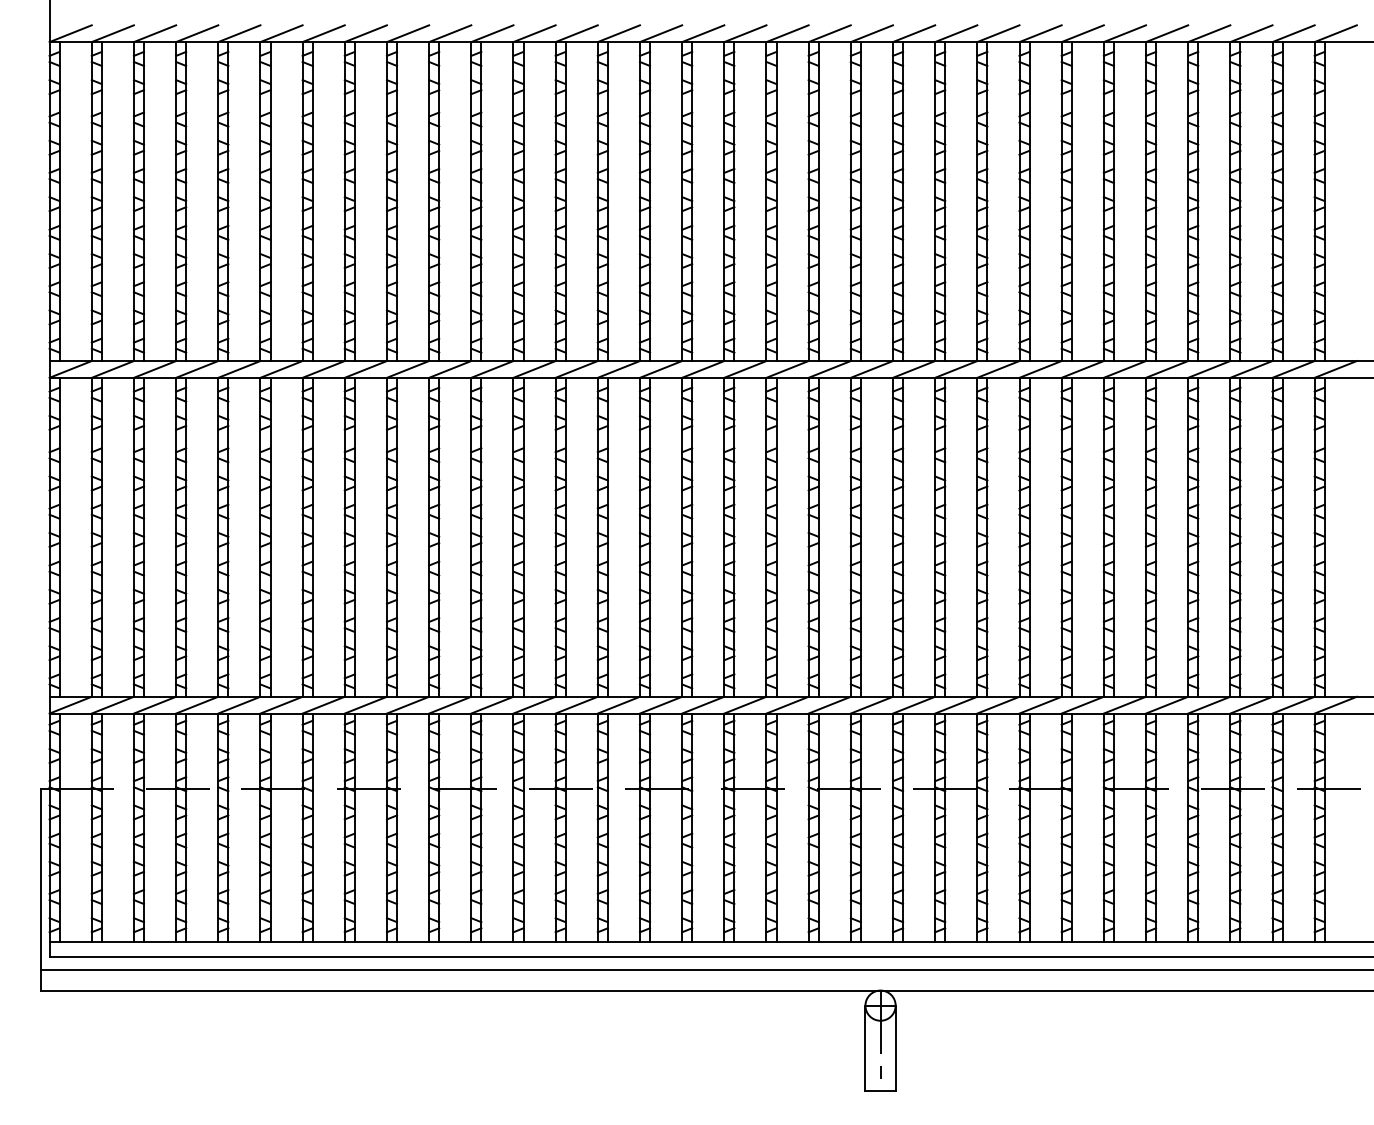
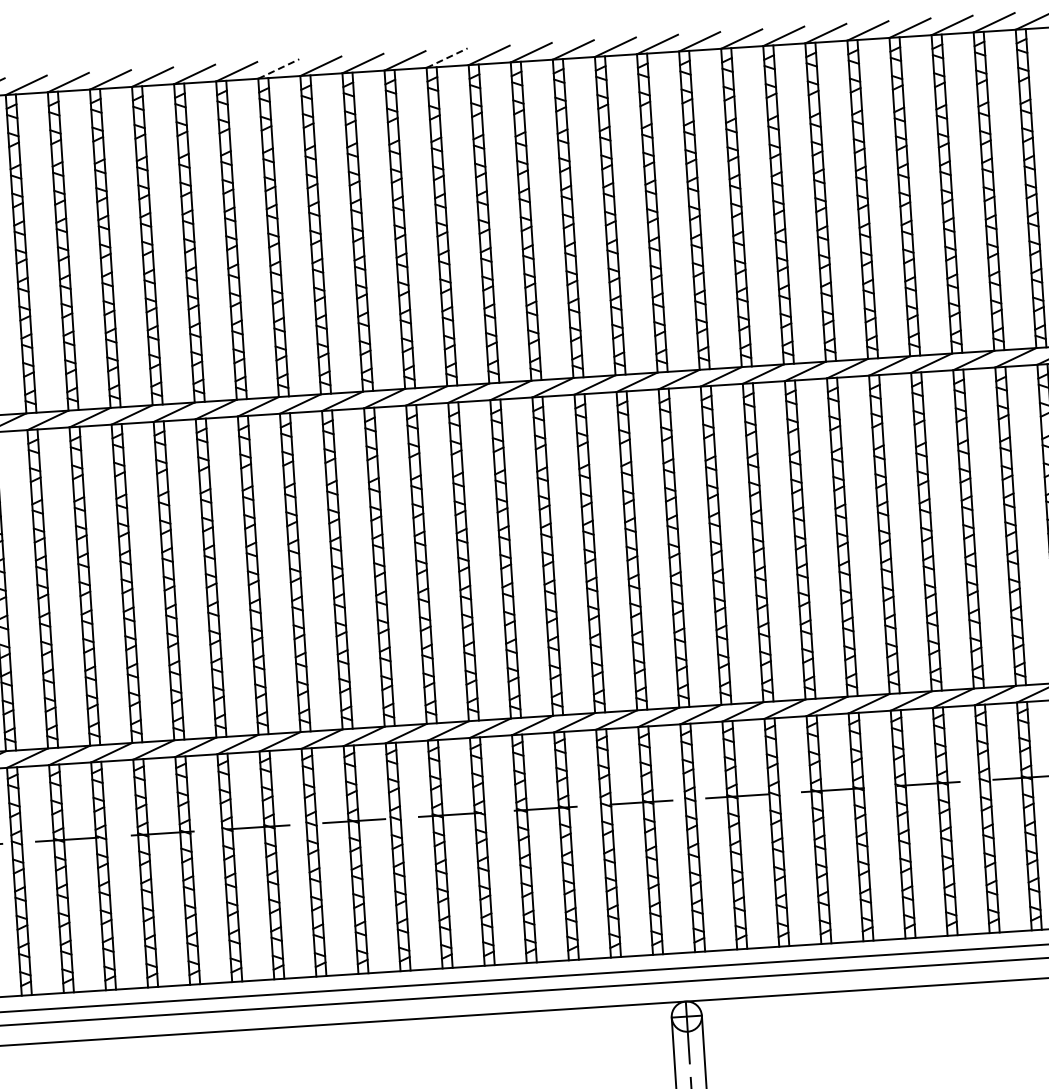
line: (534, 33) -> (278, 68), solid -> dashed
line: (703, 33) -> (447, 57), solid -> dashed

